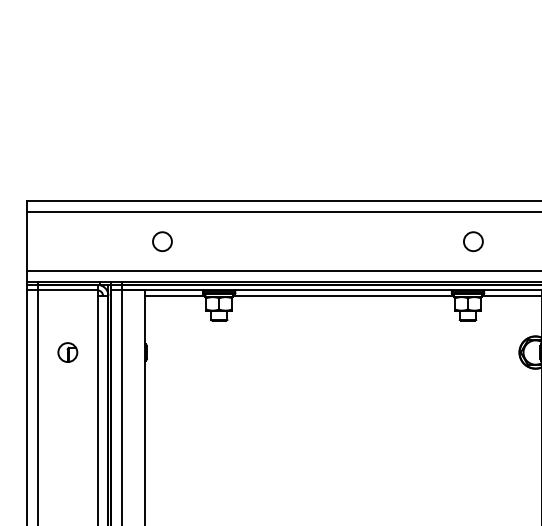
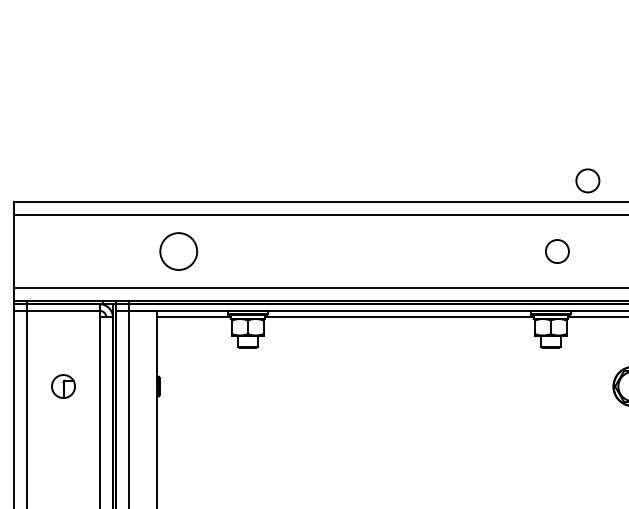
circle: (498, 183) -> (587, 180), added
circle: (162, 241) -> (178, 251), size x1.6

